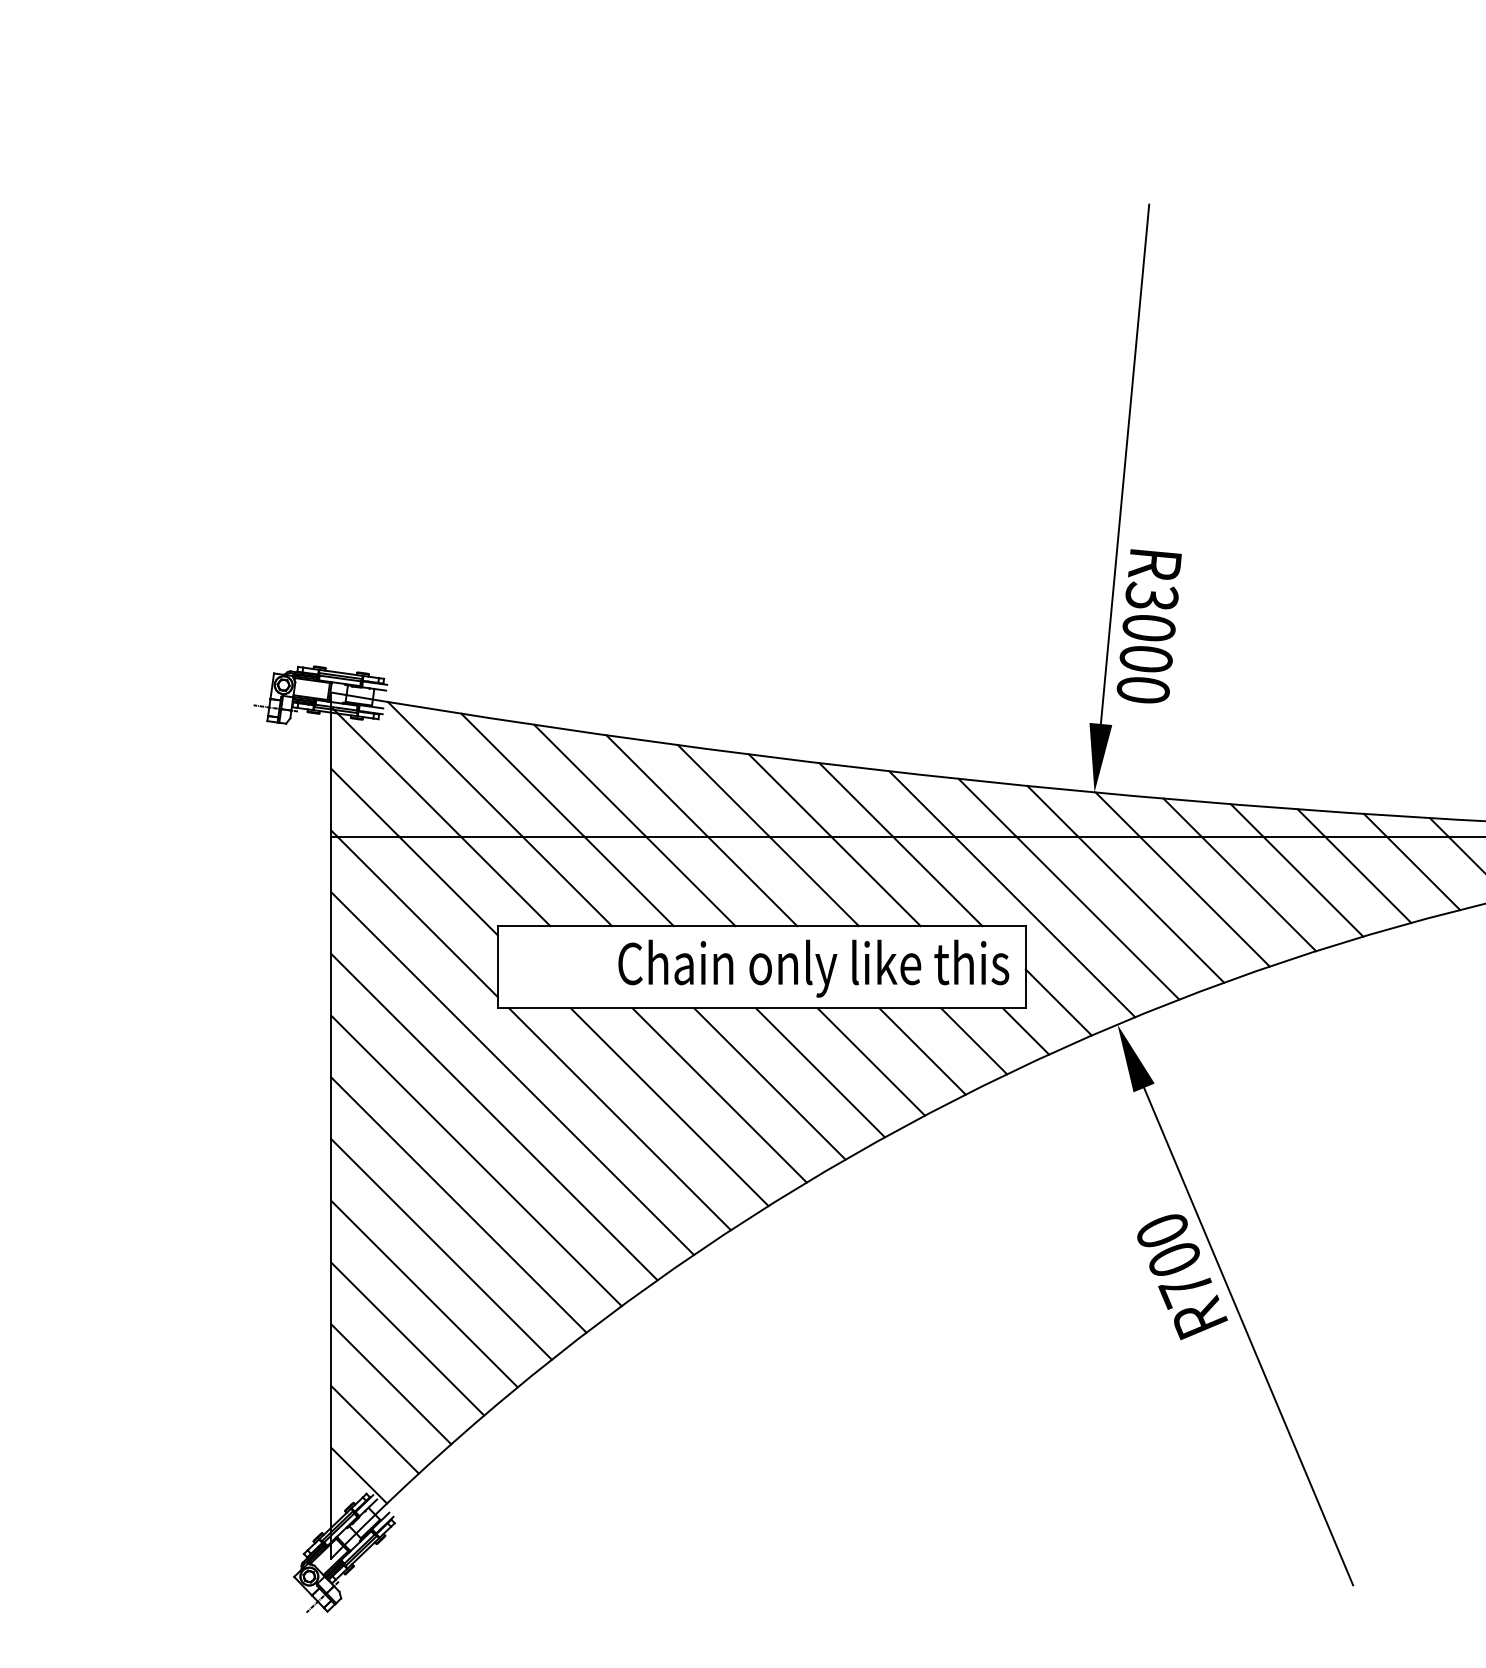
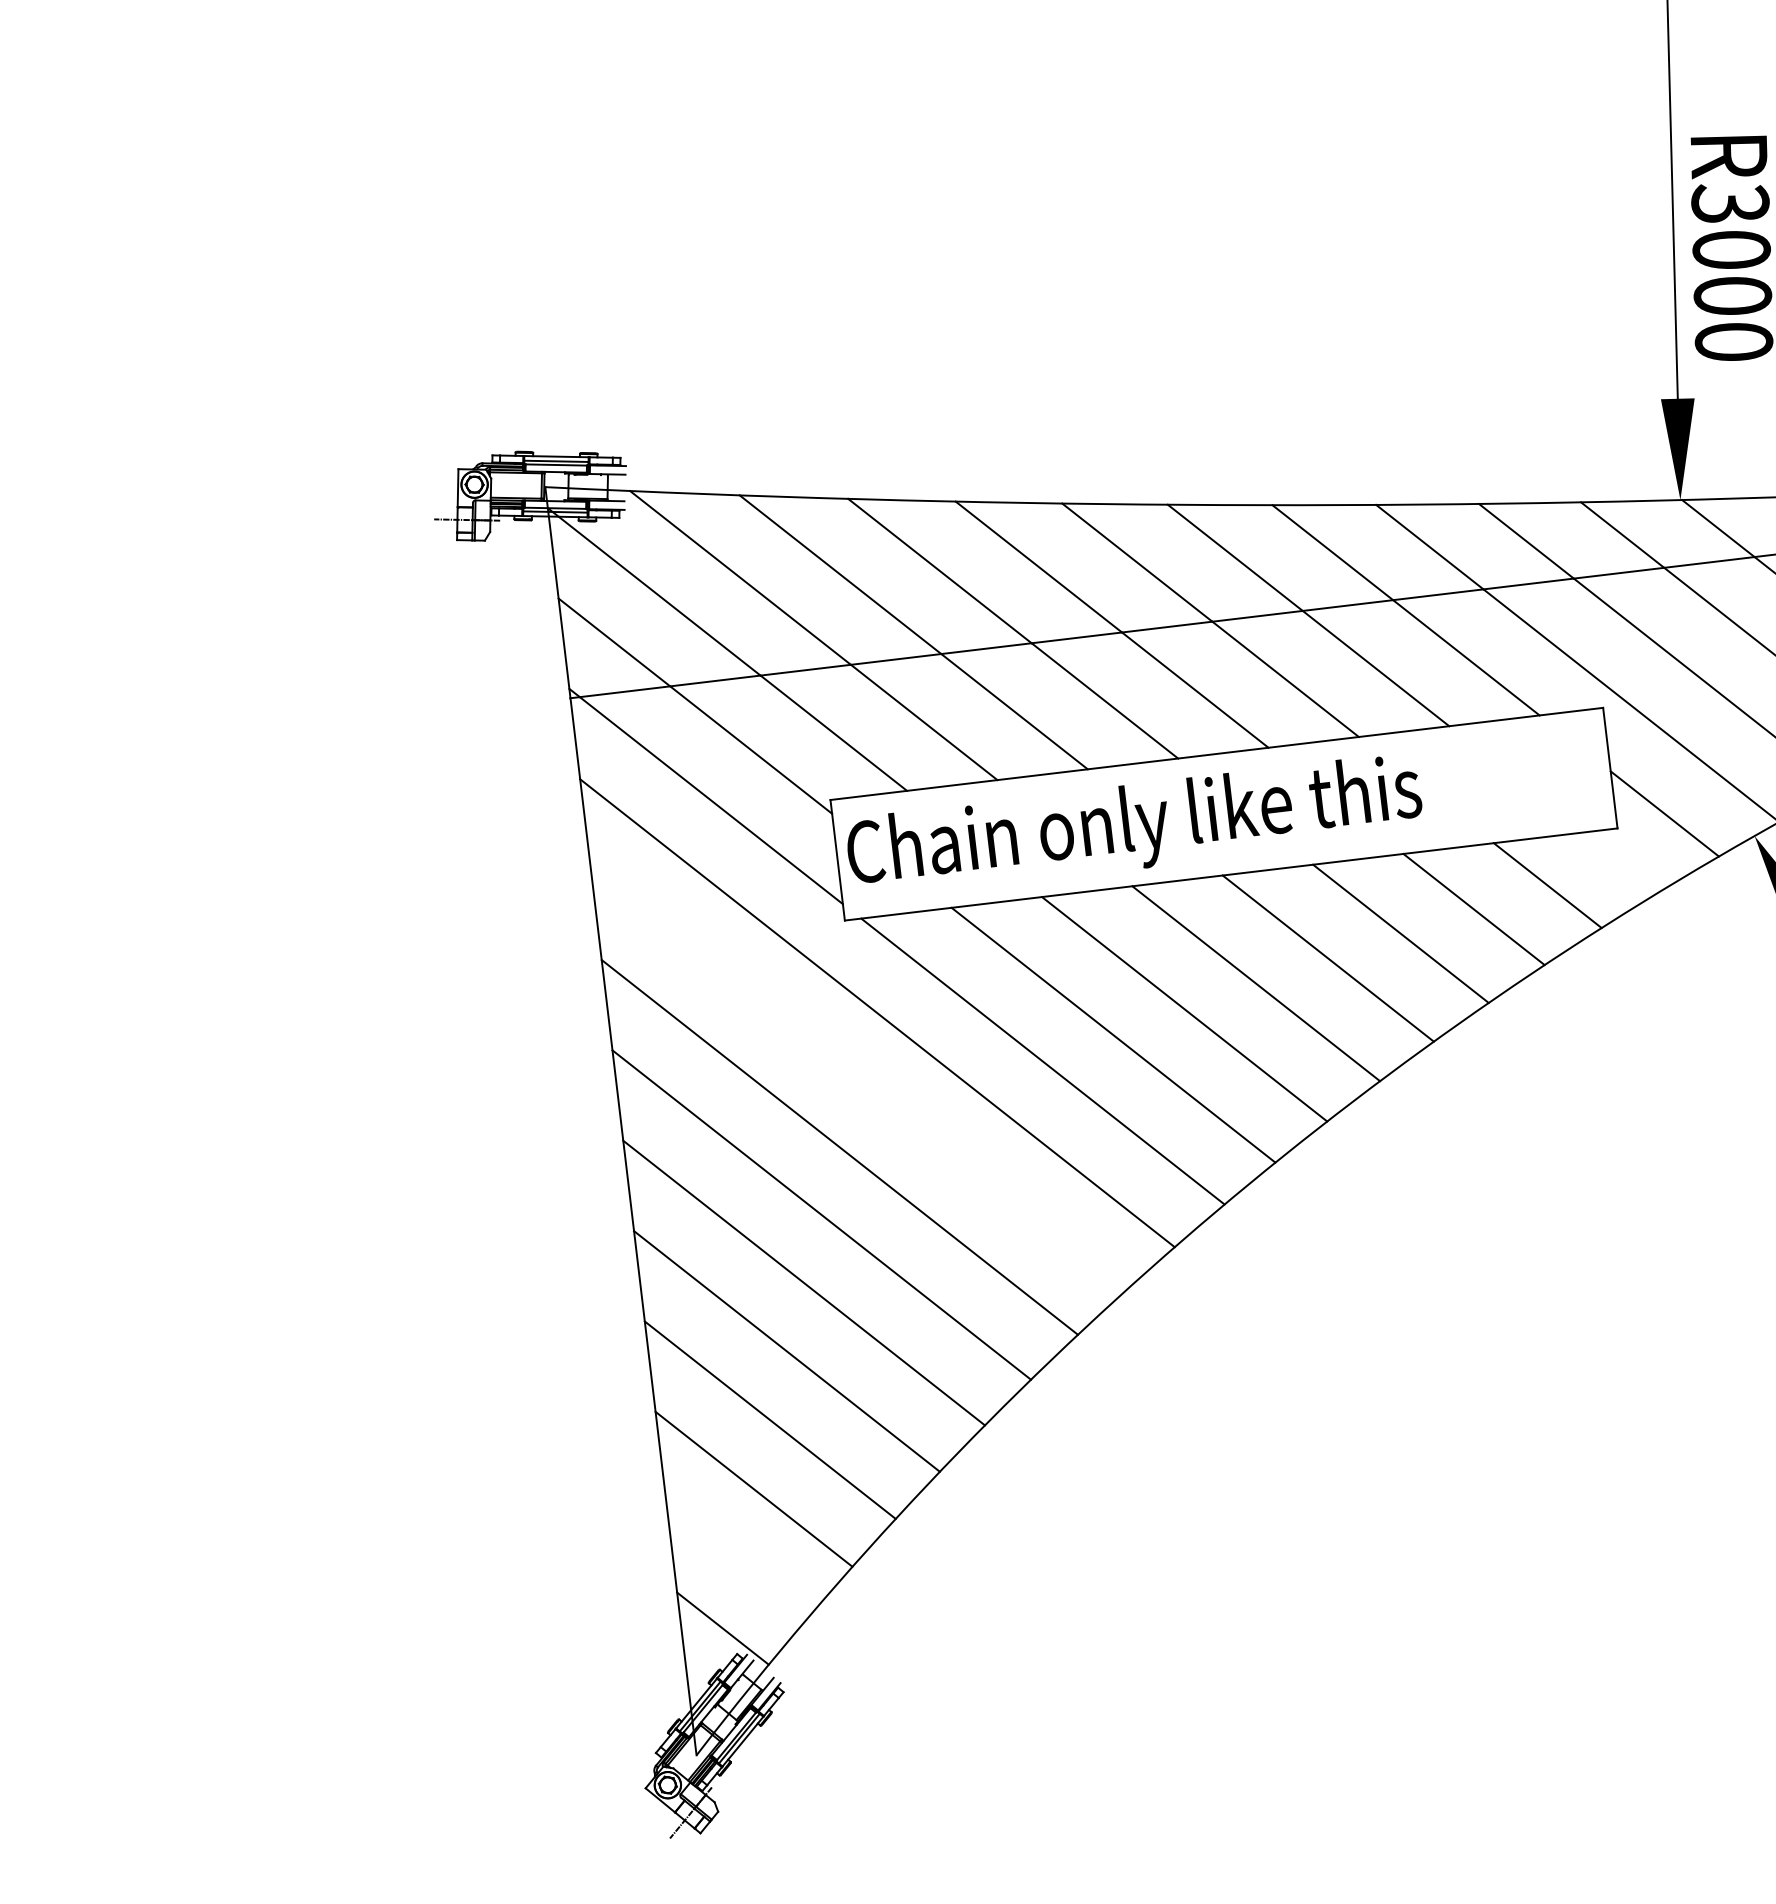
text: (813, 968) -> (1134, 826), moved
line: (1026, 1031) -> (1622, 862), removed
line: (494, 1116) -> (858, 1079), removed
line: (374, 1429) -> (737, 1558), removed

